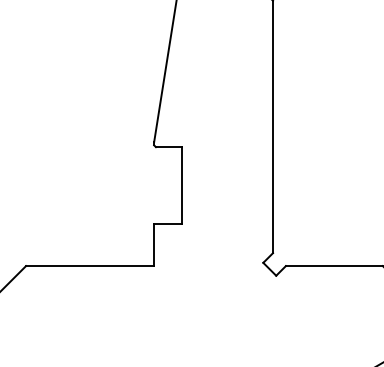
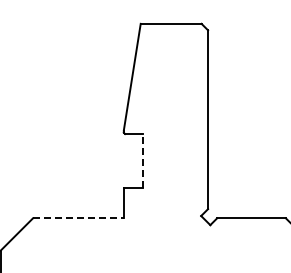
line: (181, 184) -> (143, 160), solid -> dashed
line: (90, 266) -> (78, 218), solid -> dashed

